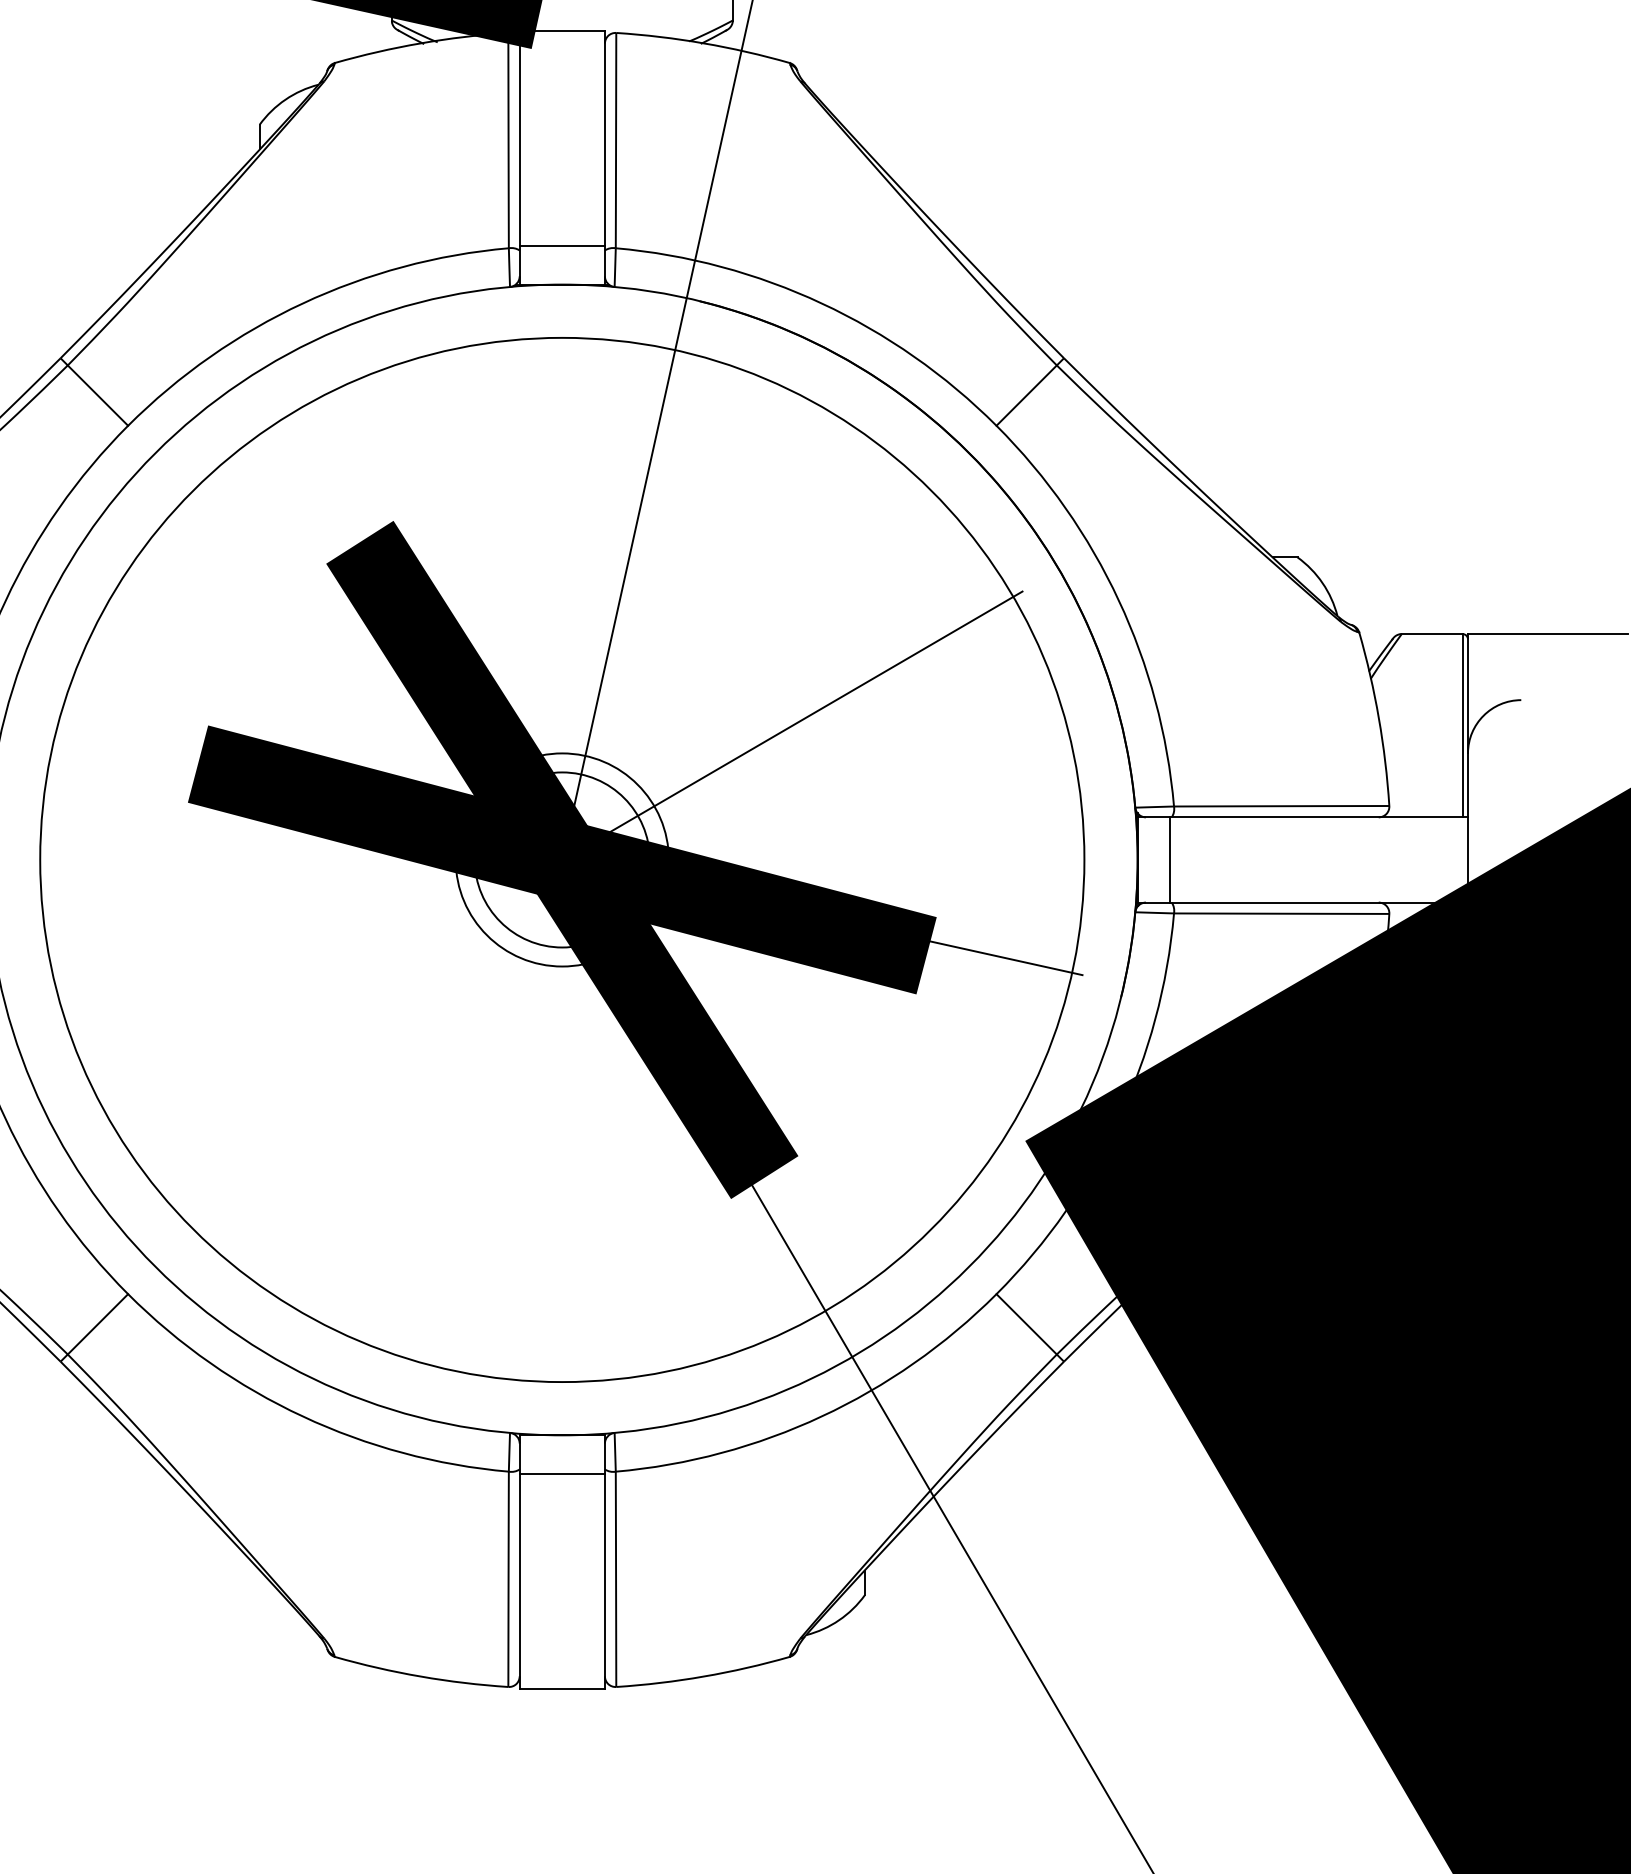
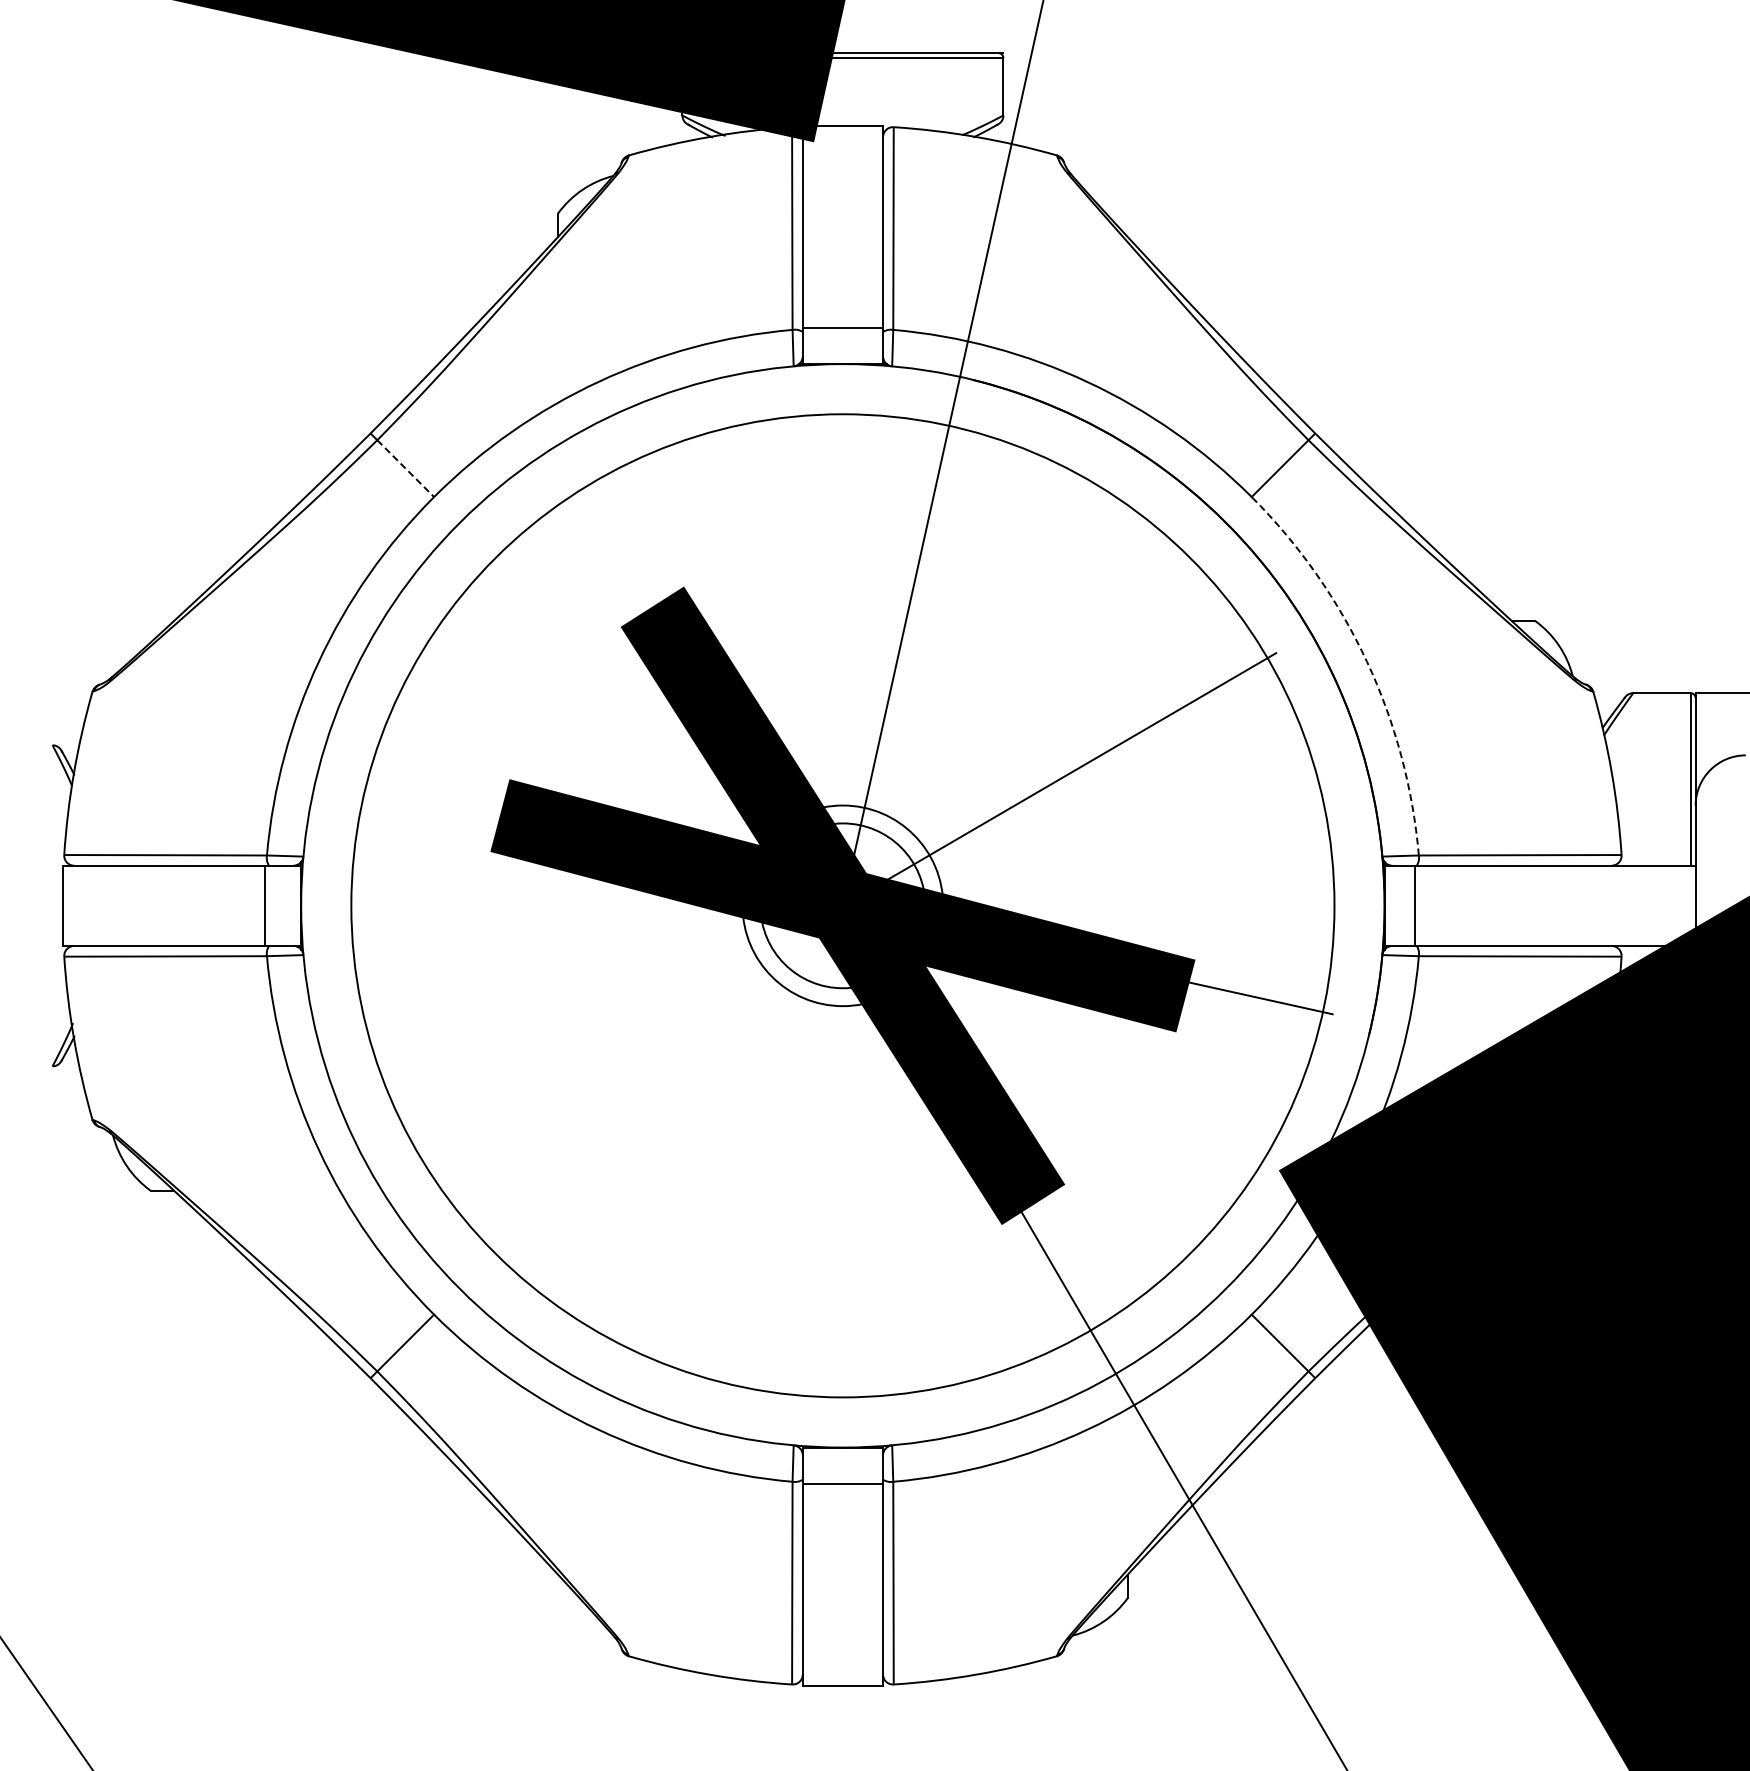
line: (98, 395) -> (406, 468), solid -> dashed
arc: (1118, 600) -> (1366, 661), solid -> dashed

